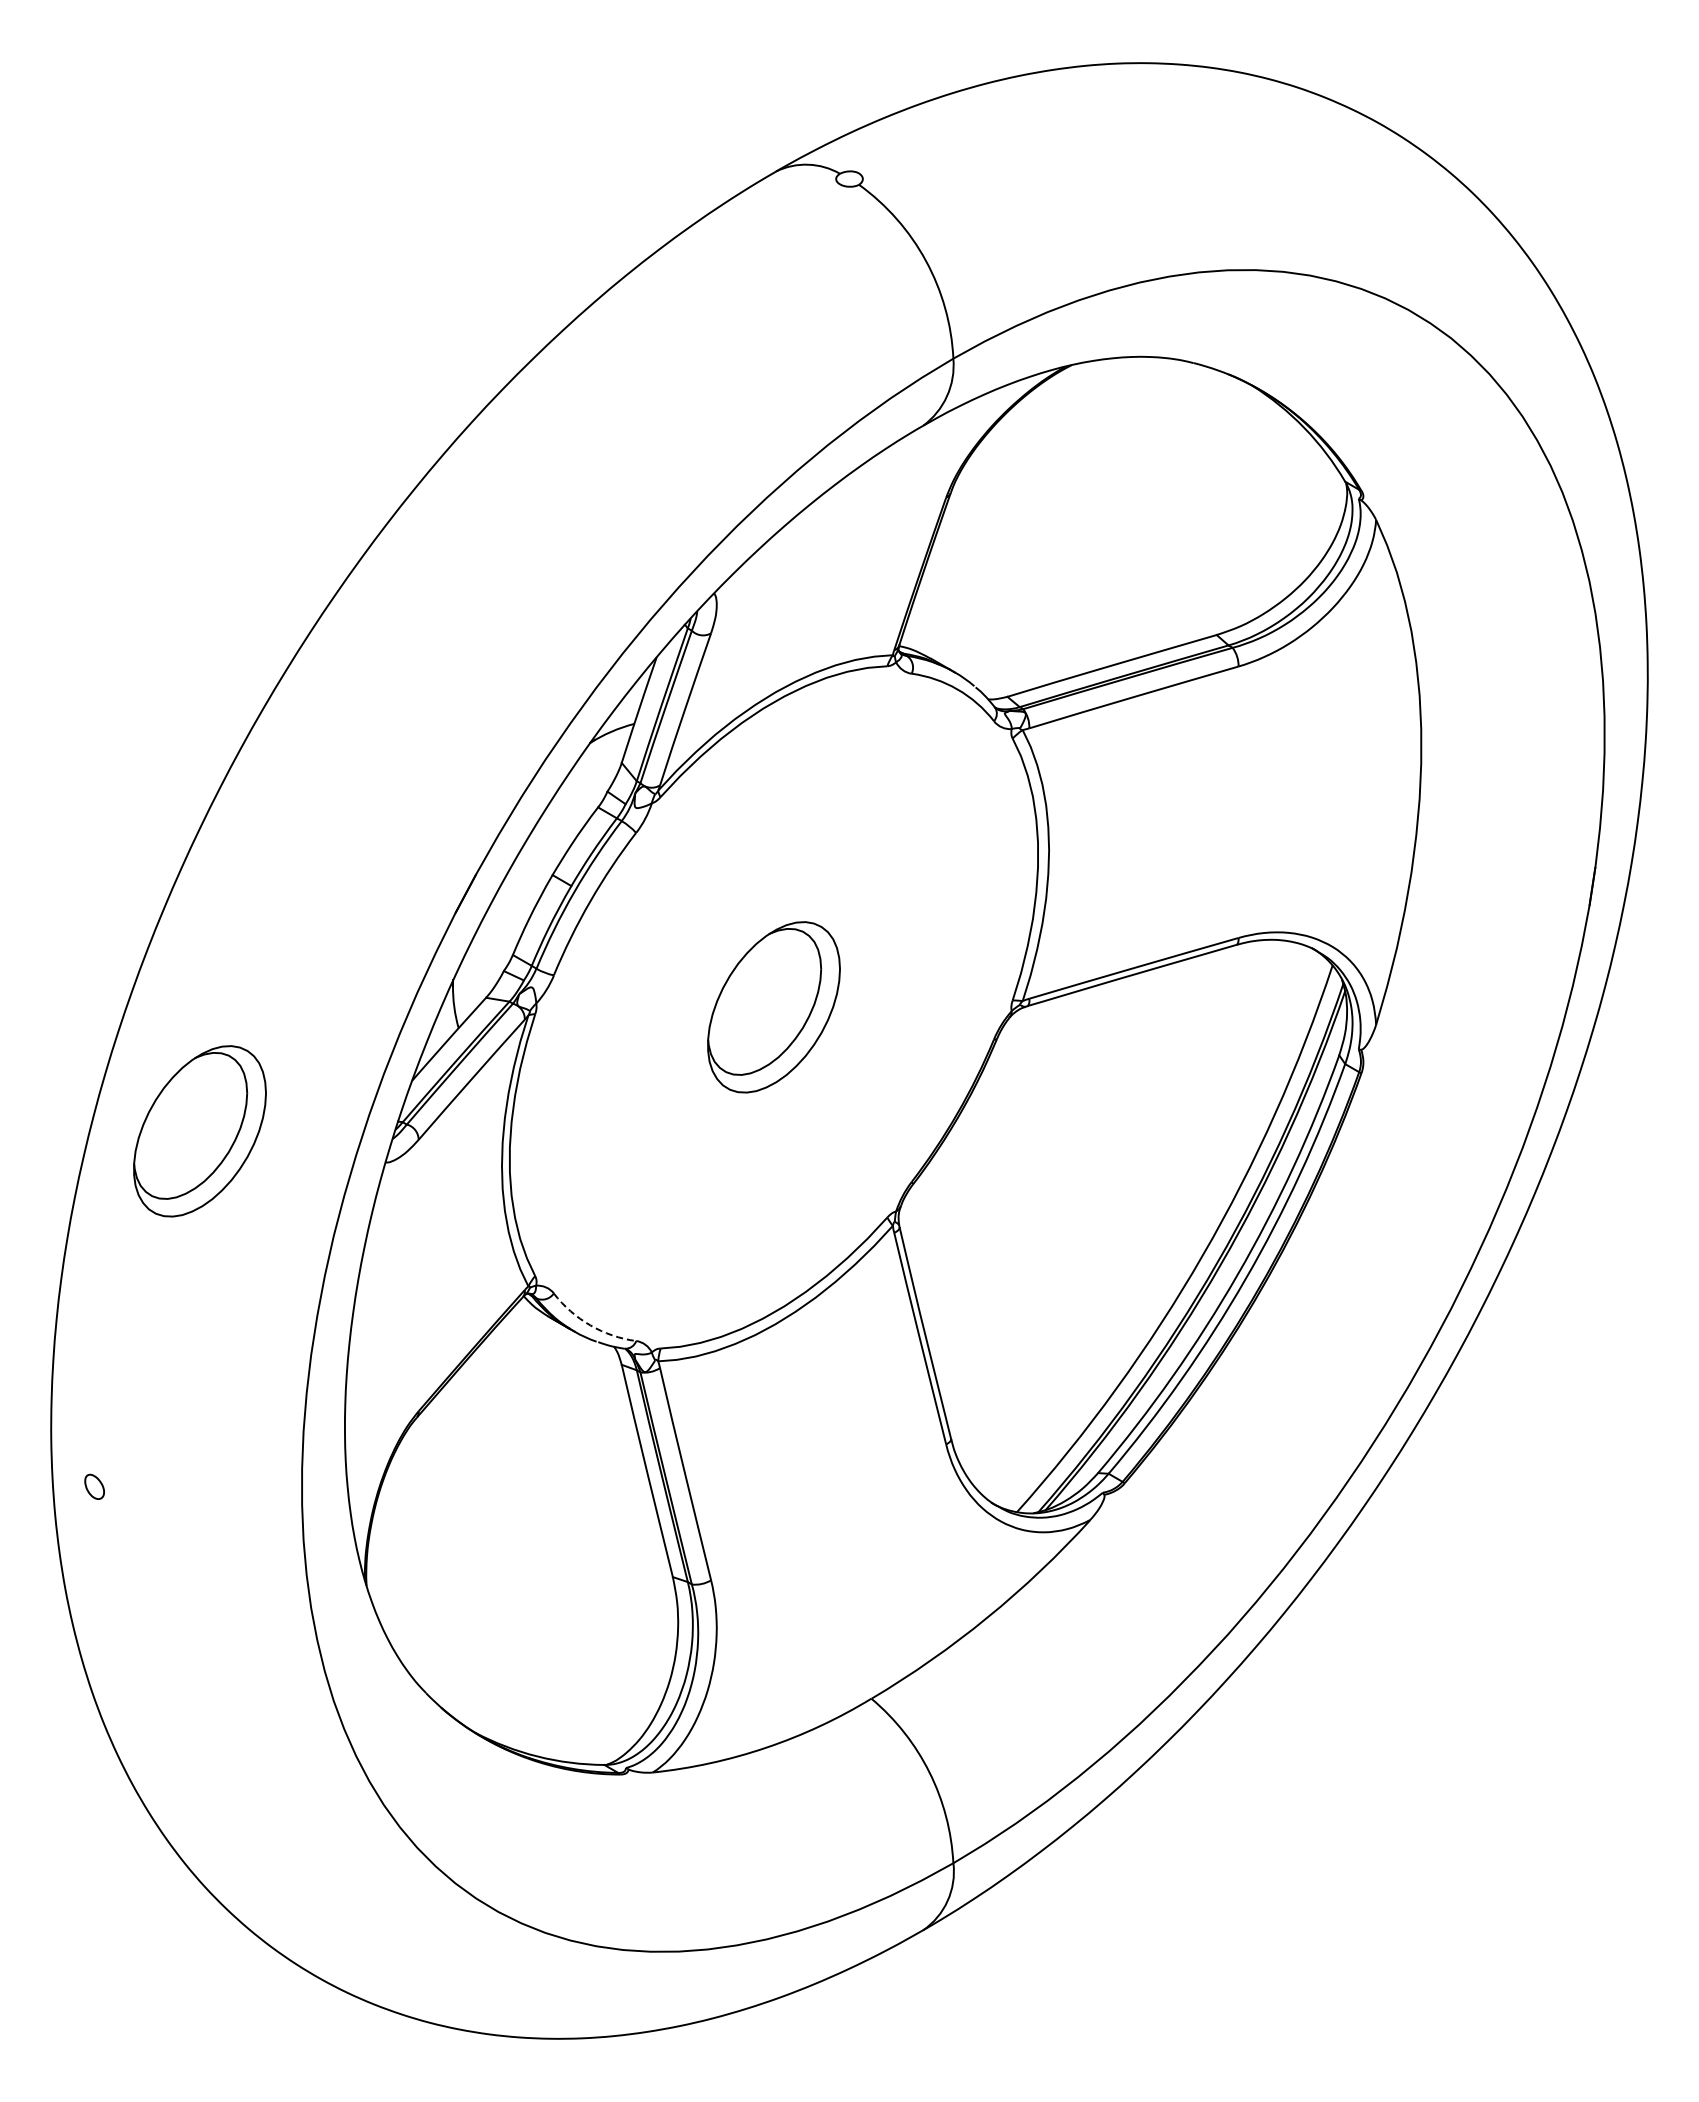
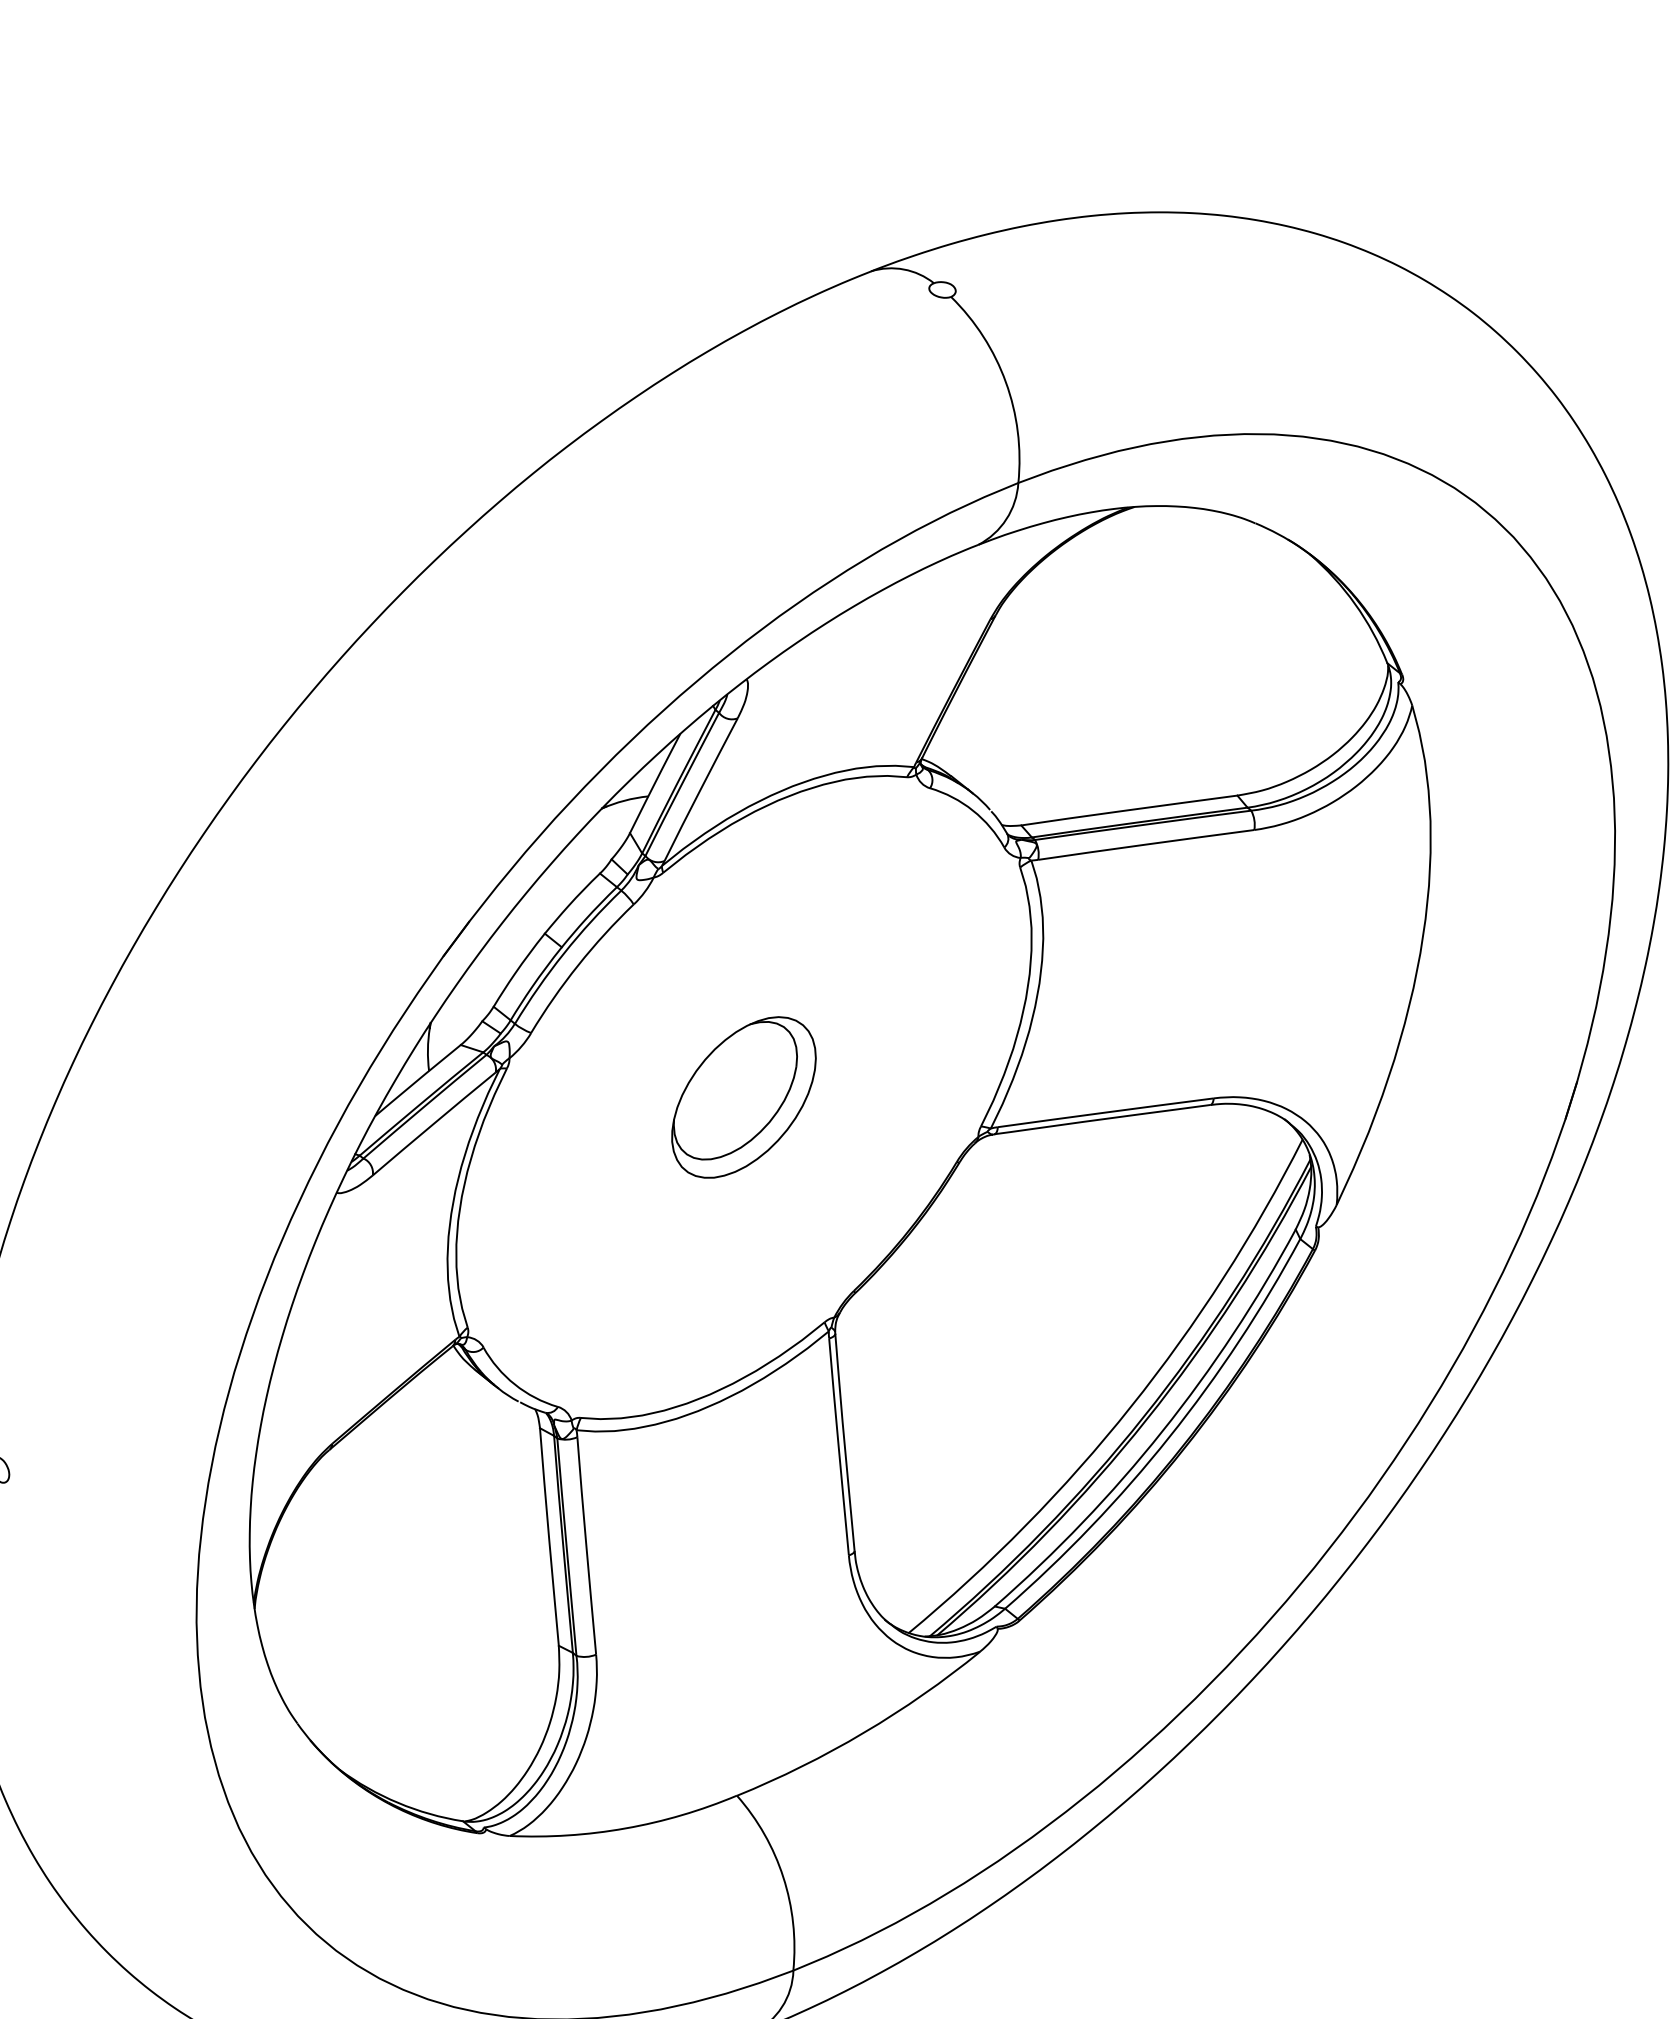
part: (199, 1131) -> (157, 1134), removed
arc: (590, 1325) -> (514, 1384), dashed -> solid

